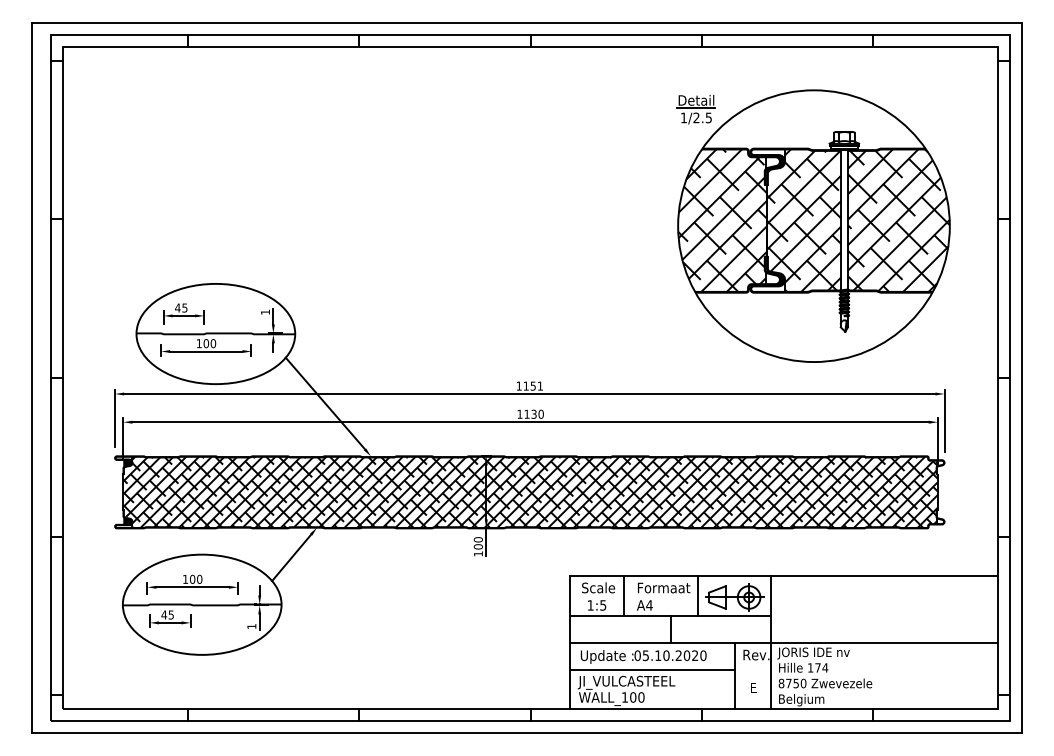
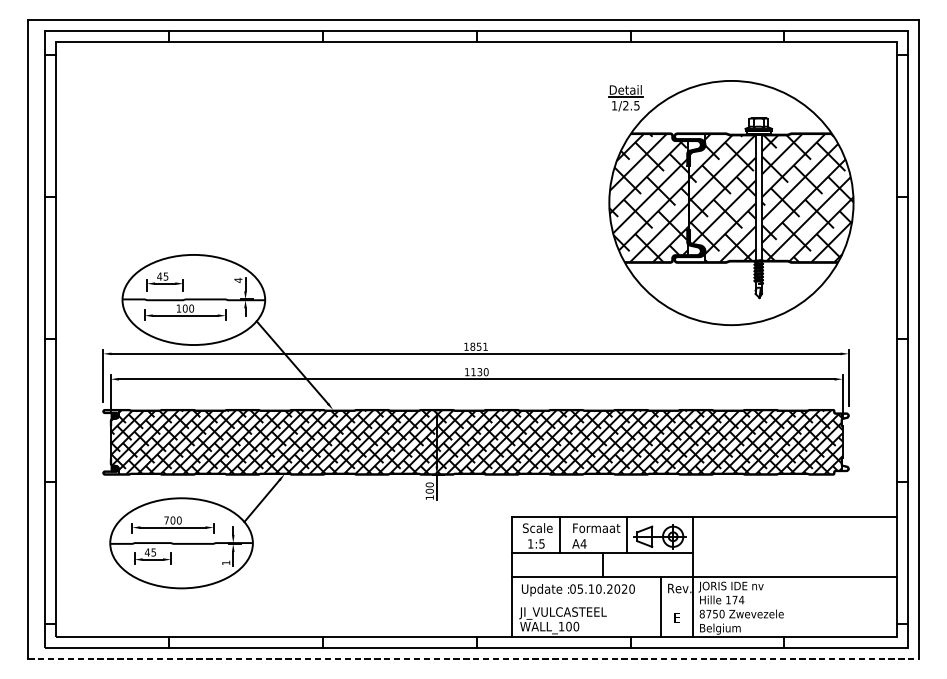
text: (265, 312) -> (238, 280), 1 -> 4
text: (525, 385) -> (472, 346), 1151 -> 1851
text: (185, 578) -> (166, 519), 100 -> 700
line: (652, 669) -> (586, 601), removed
line: (527, 733) -> (473, 659), solid -> dashed

